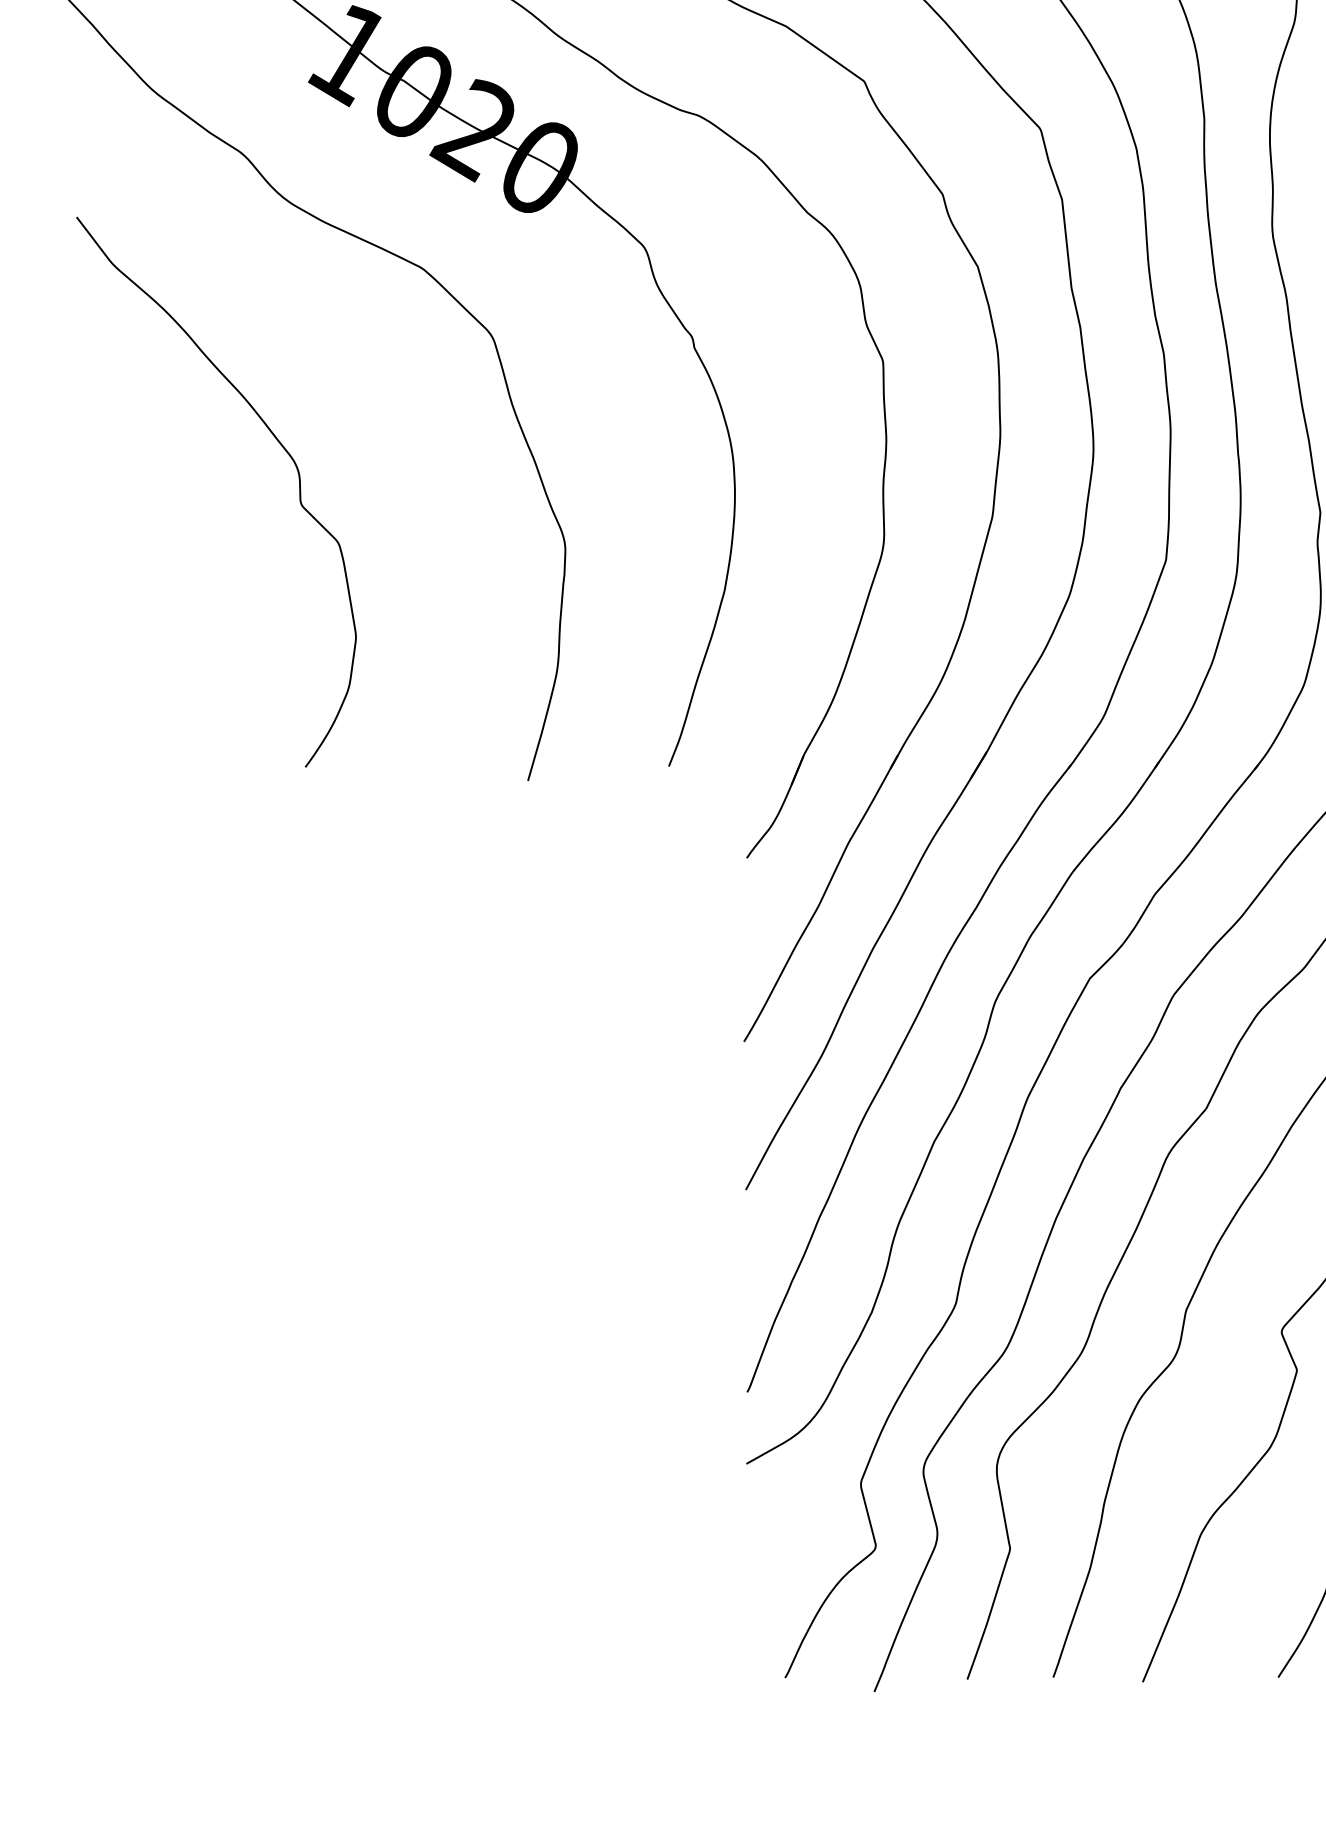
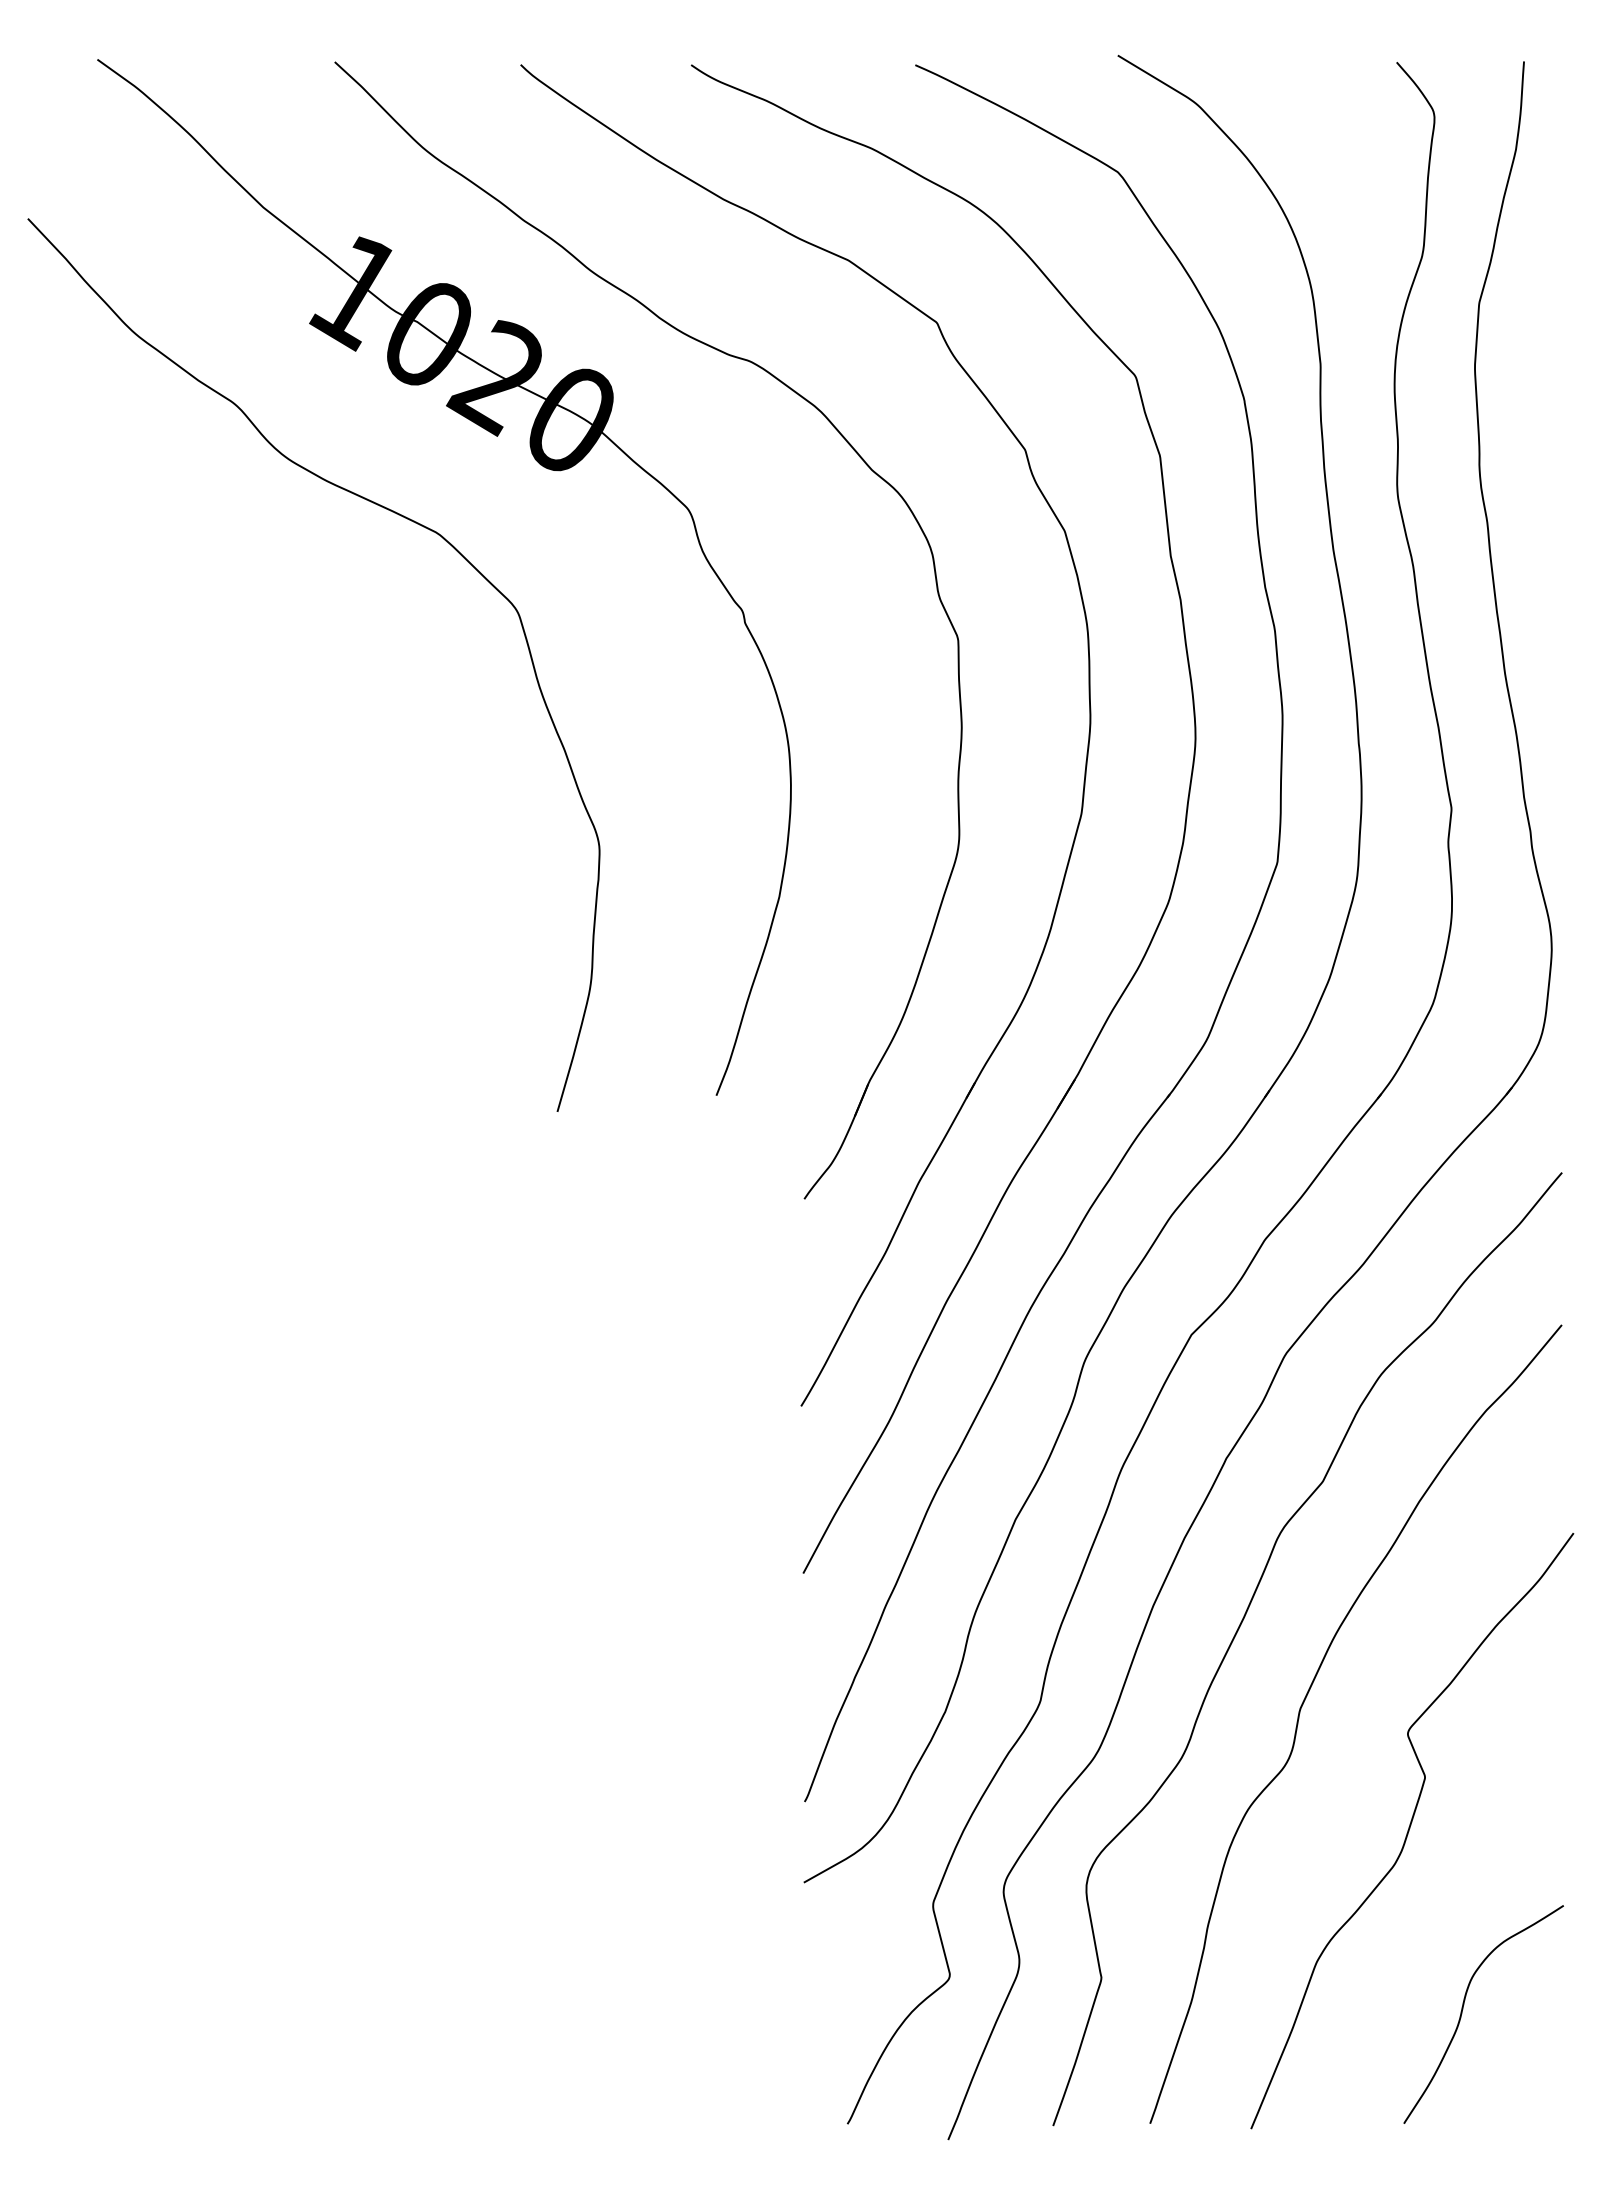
curve: (277, 441) -> (274, 728), removed

